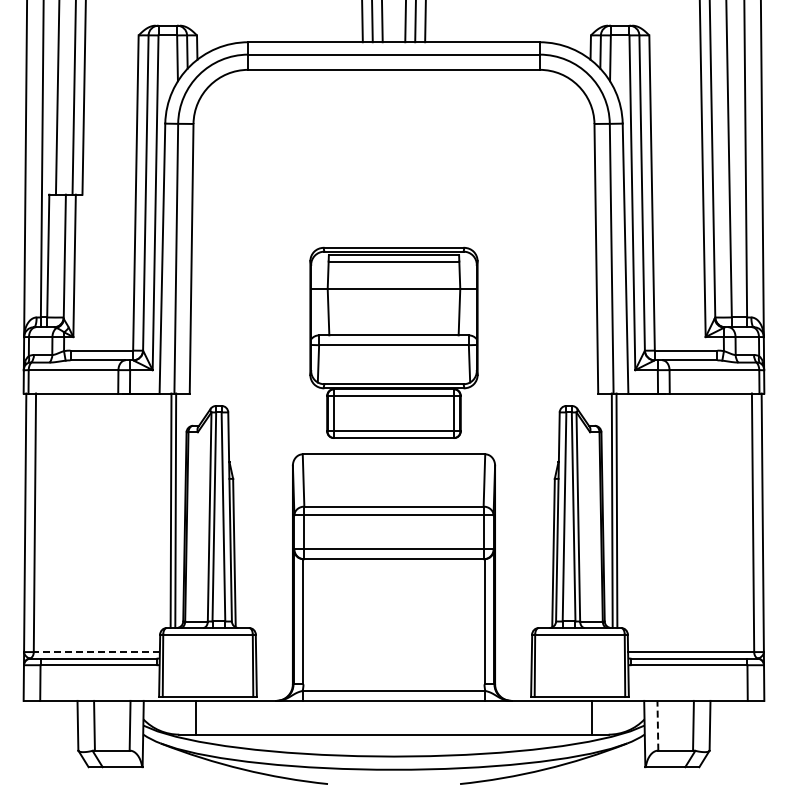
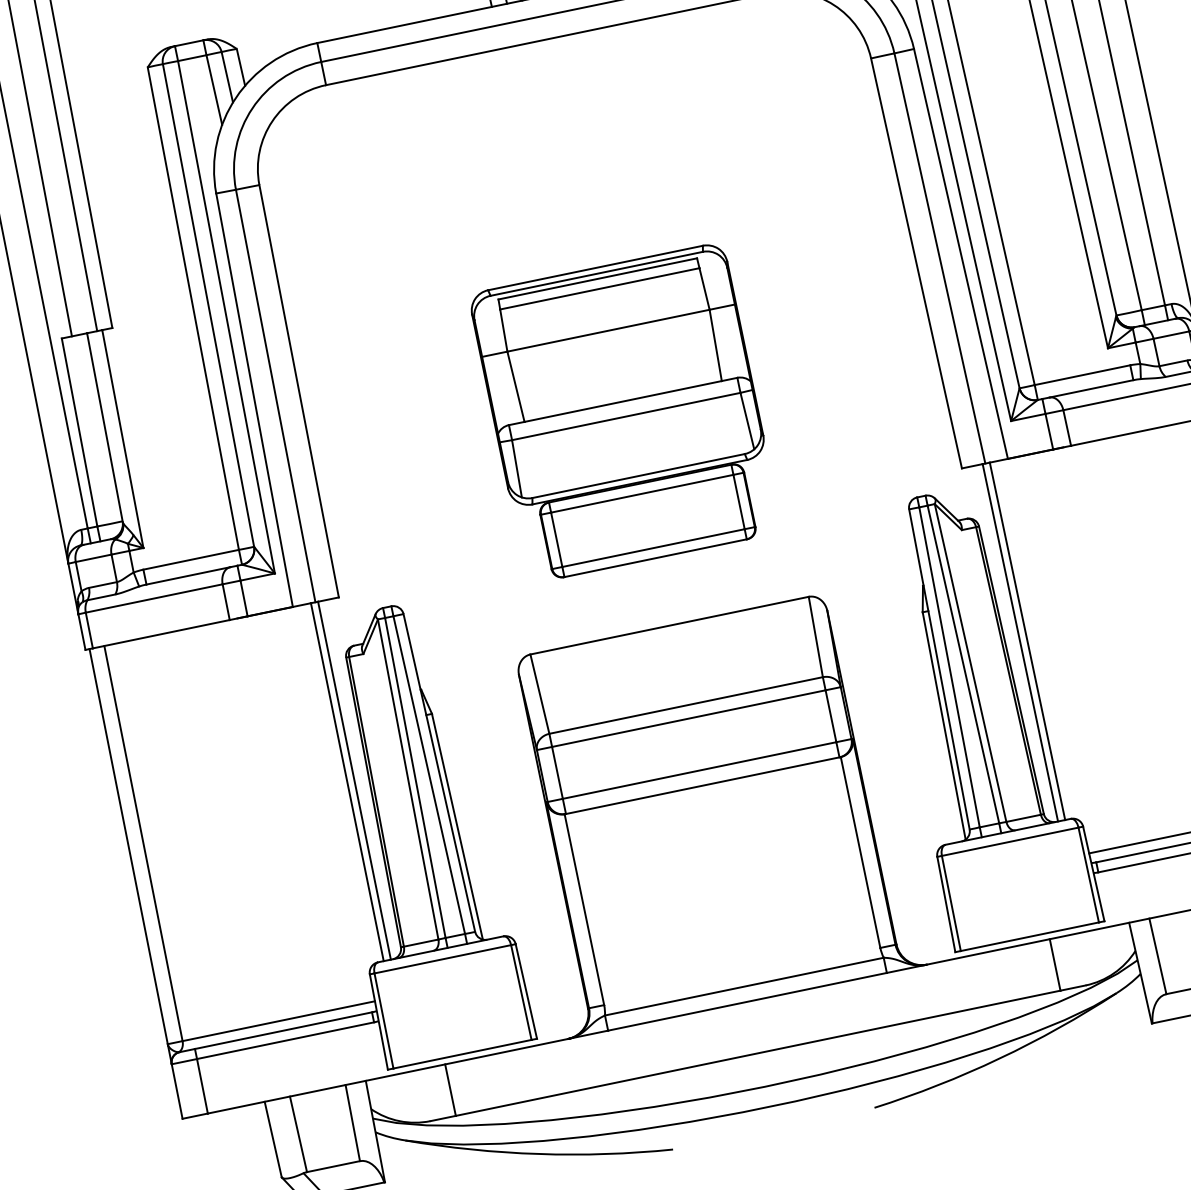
part: (393, 342) -> (624, 412), moved
line: (96, 652) -> (278, 1021), dashed -> solid
line: (657, 725) -> (1157, 956), dashed -> solid

